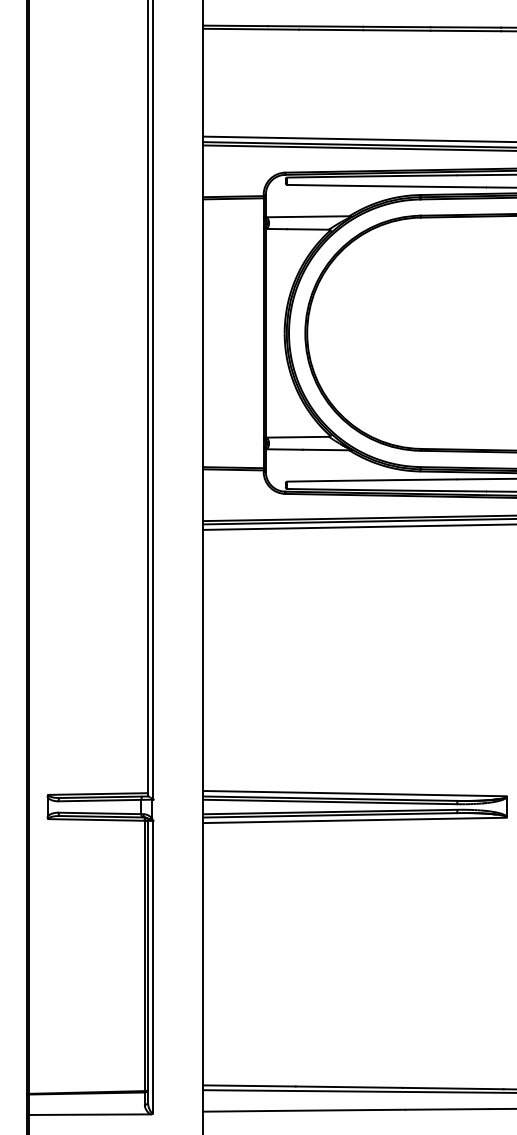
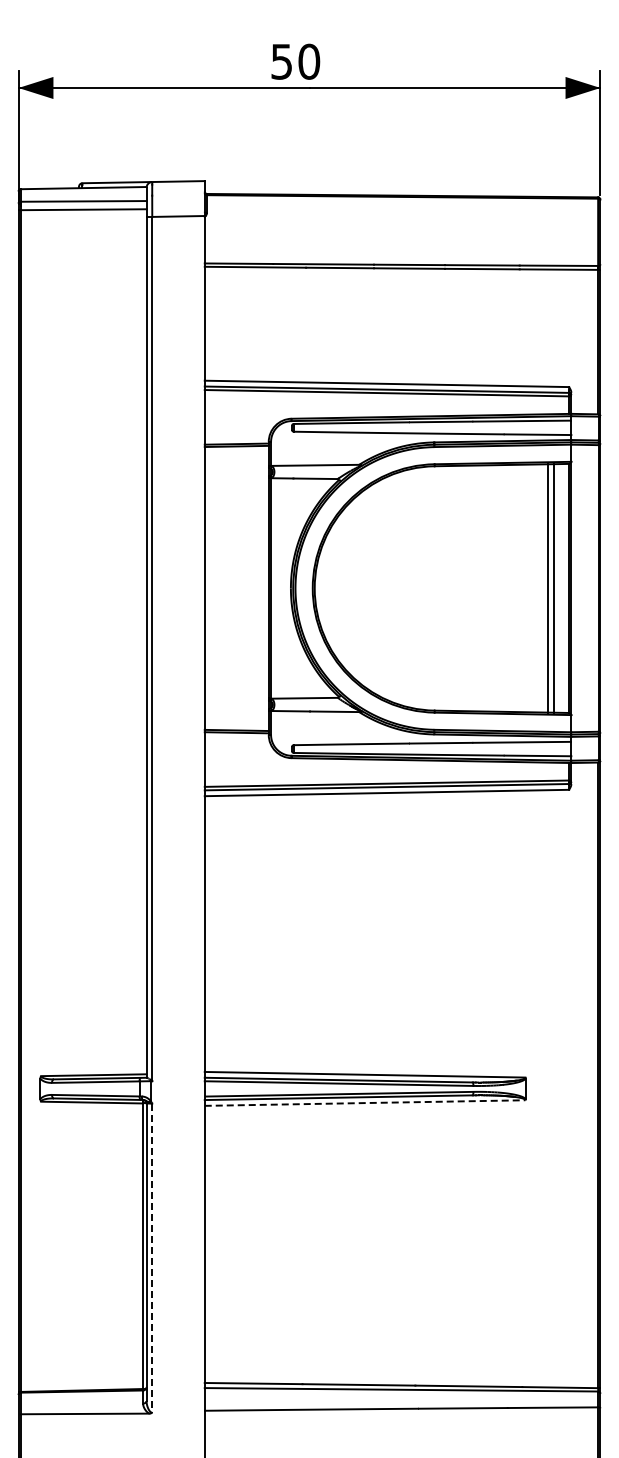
line: (355, 820) -> (365, 1103), solid -> dashed
line: (153, 967) -> (152, 1258), solid -> dashed

